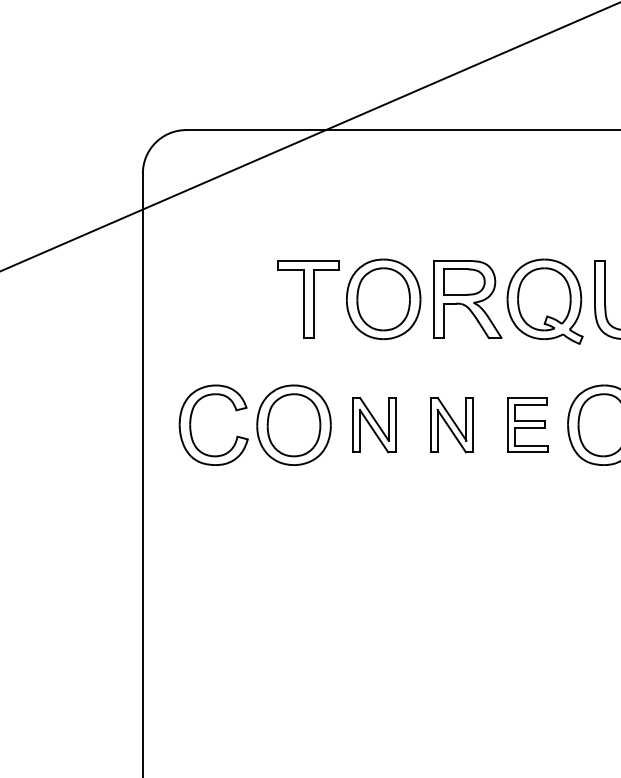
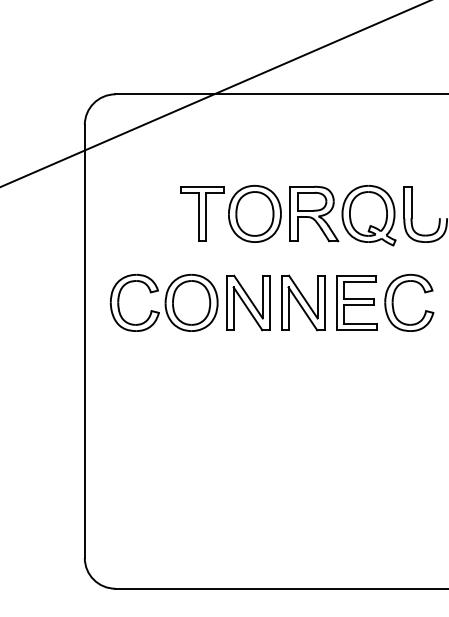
part: (374, 424) -> (248, 302), size x1.43
part: (452, 424) -> (303, 302), size x1.43
part: (527, 424) -> (356, 302), size x1.43

